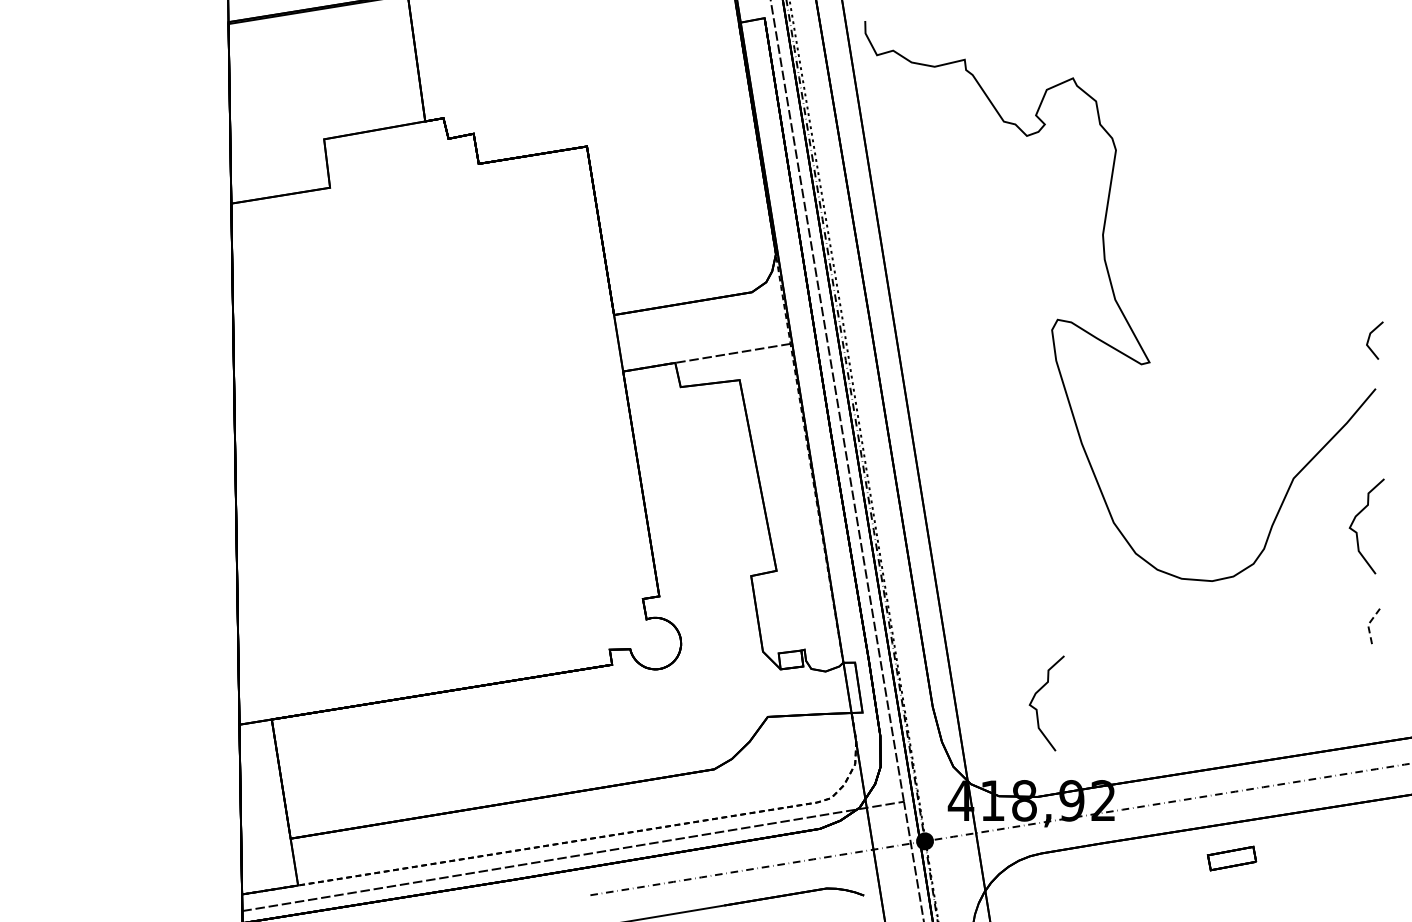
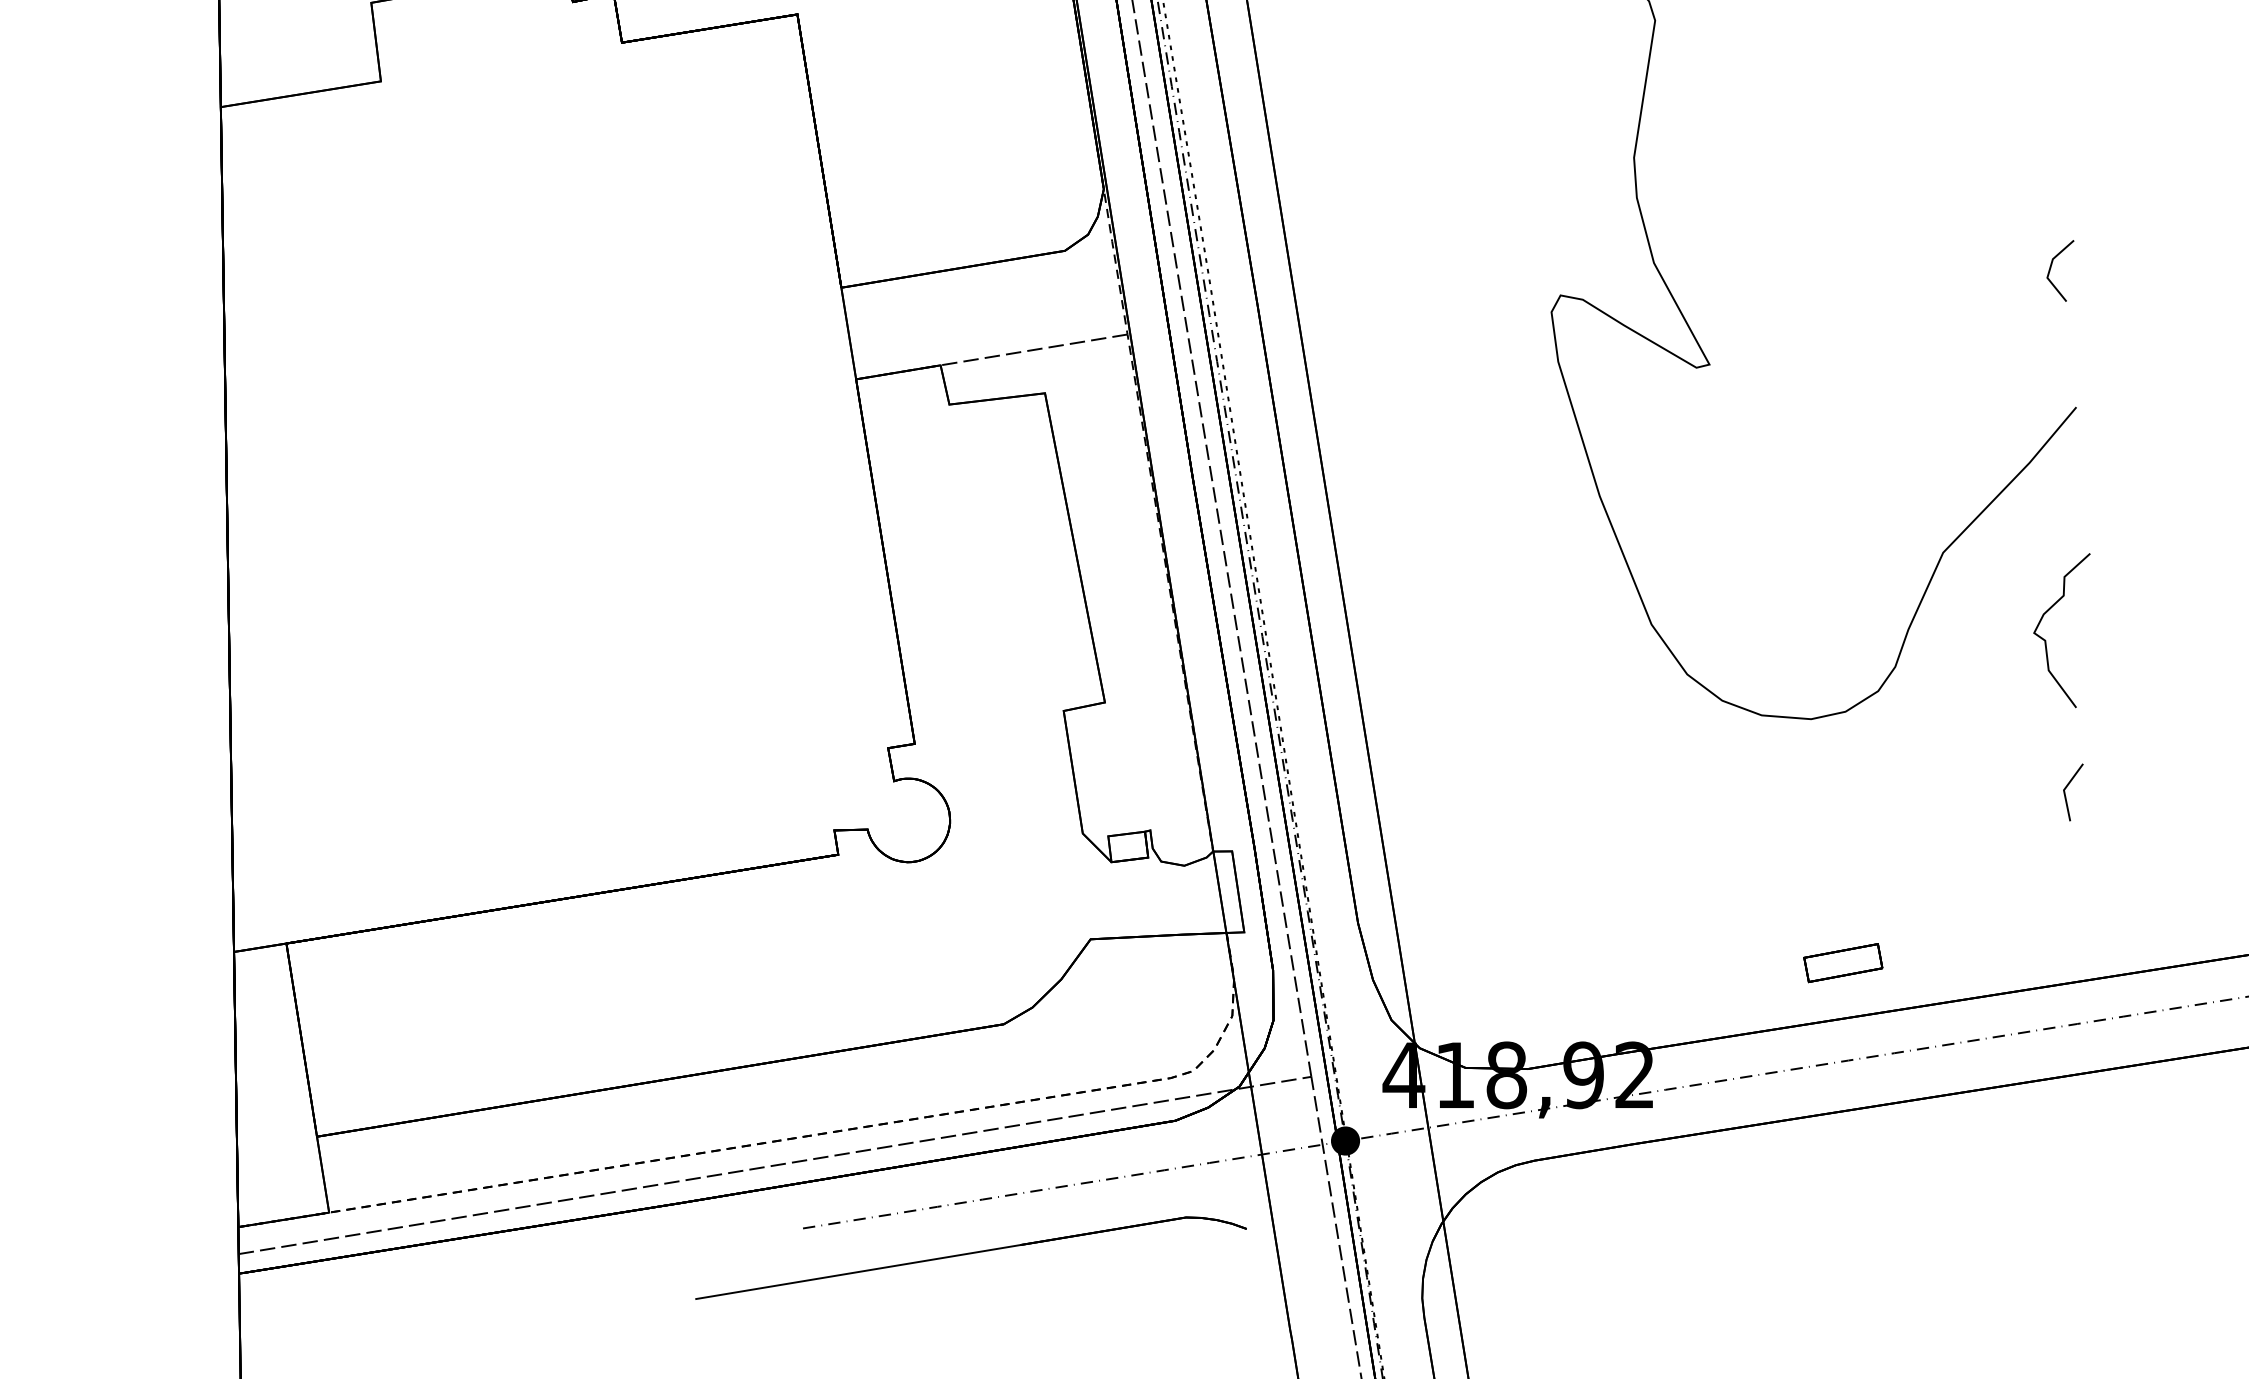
line: (1370, 337) -> (2053, 265), moved
line: (1368, 624) -> (2064, 789), dashed -> solid
curve: (1037, 709) -> (1527, 927), removed
part: (1231, 858) -> (1842, 962), moved

